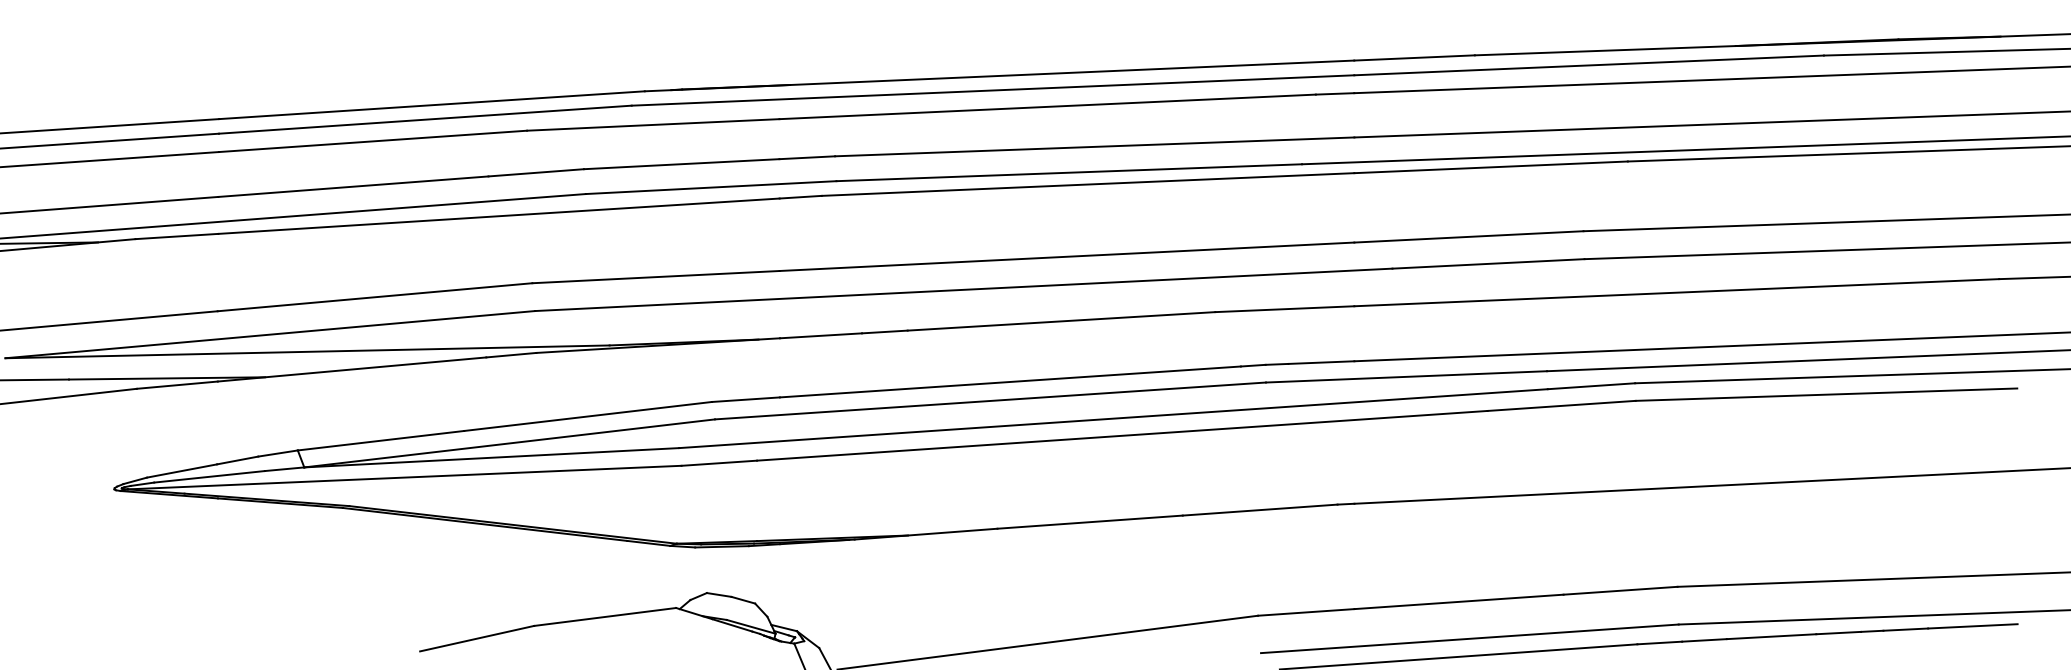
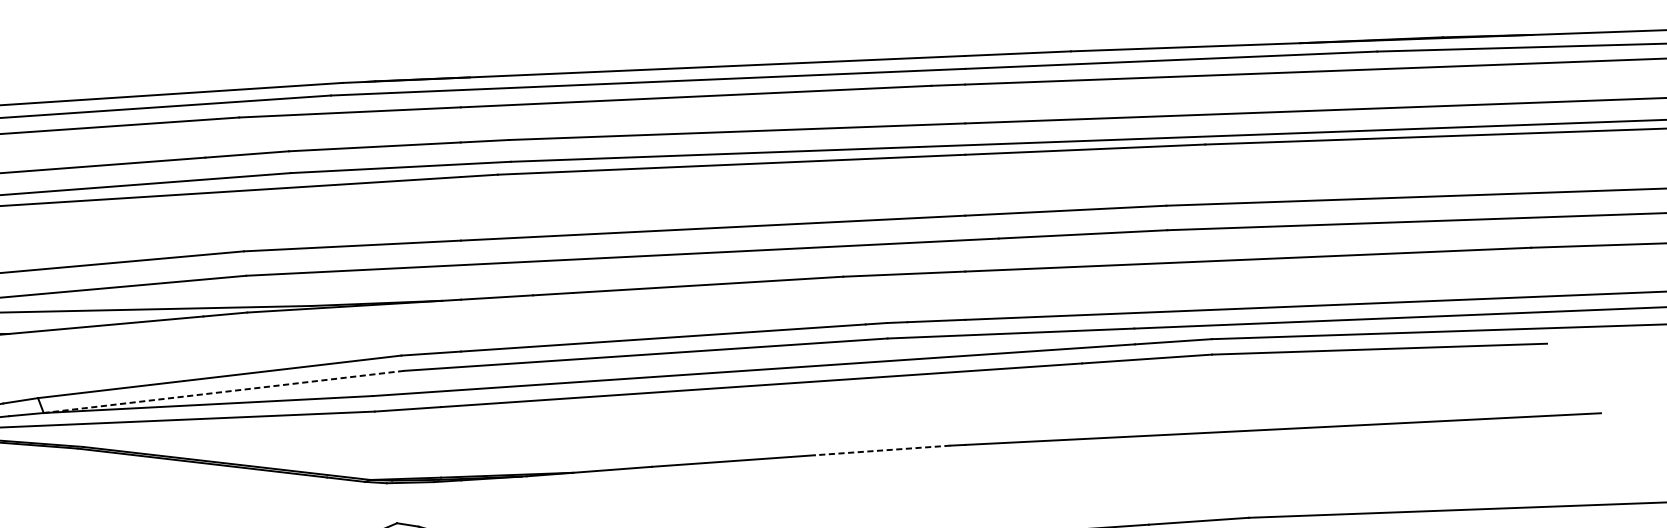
line: (509, 443) -> (223, 392), solid -> dashed
line: (1260, 510) -> (882, 450), solid -> dashed

